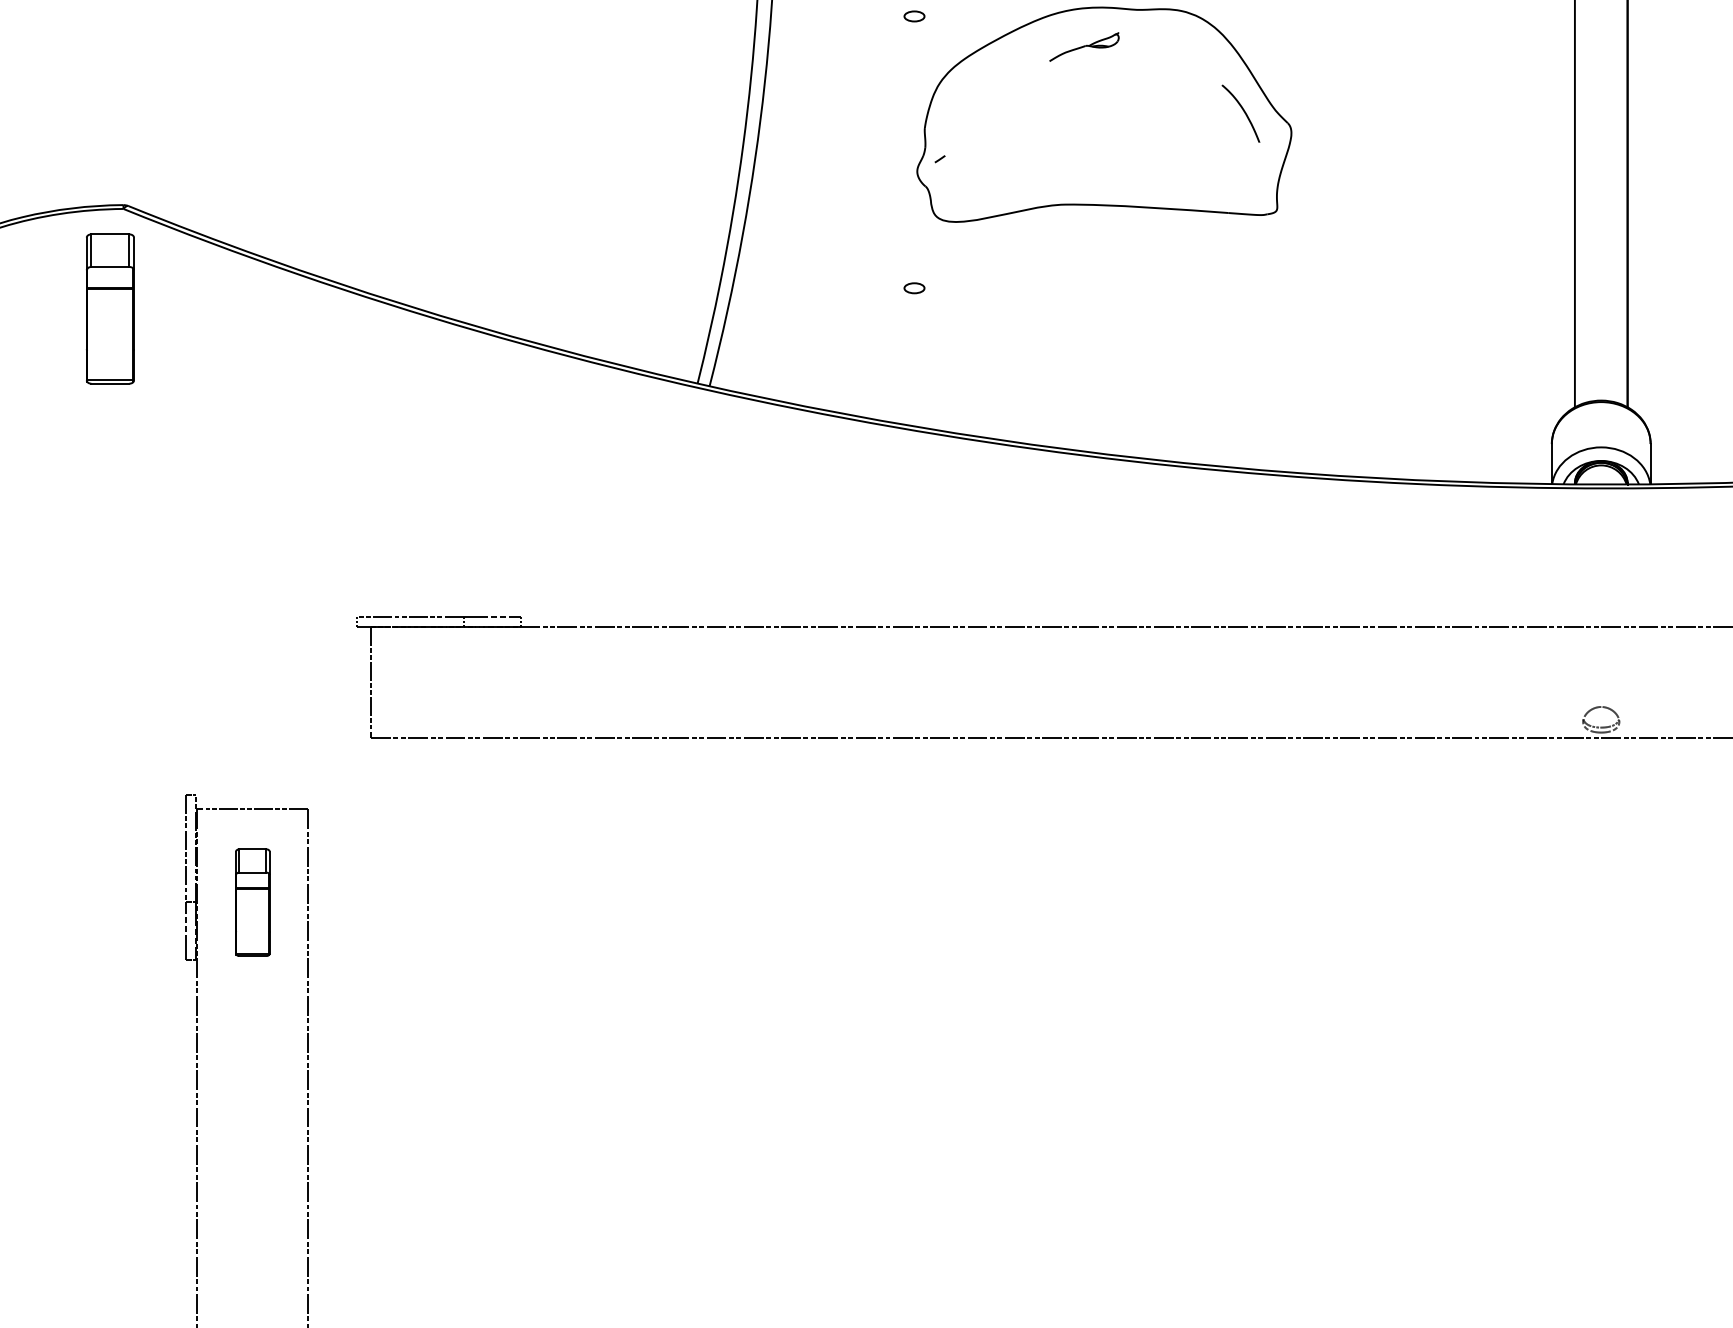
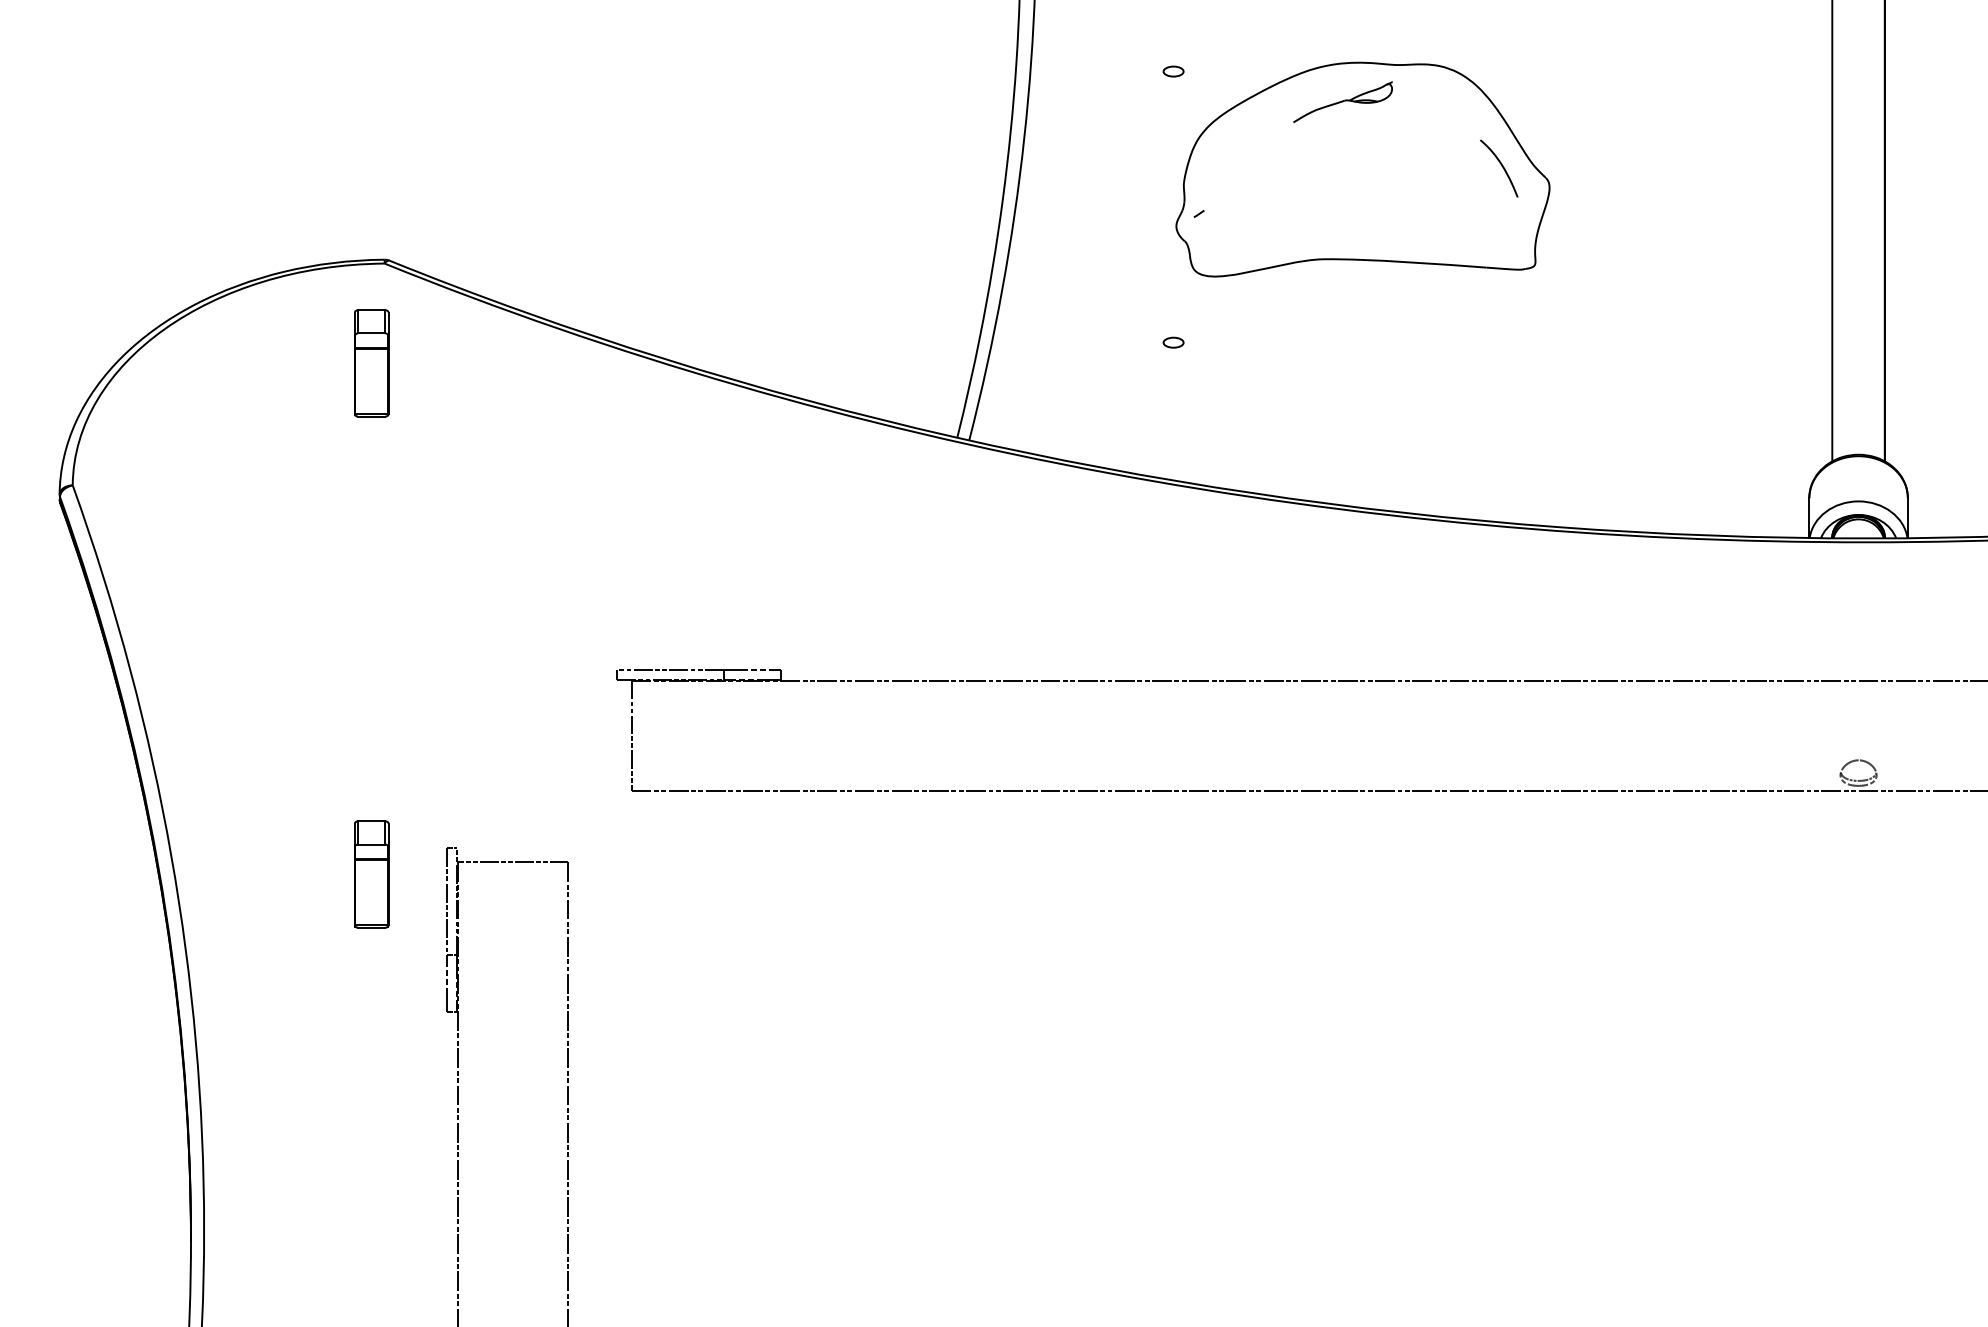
part: (1083, 46) -> (1342, 101), size x1.43
part: (110, 309) -> (371, 363), size x0.71
part: (252, 902) -> (371, 874), moved

